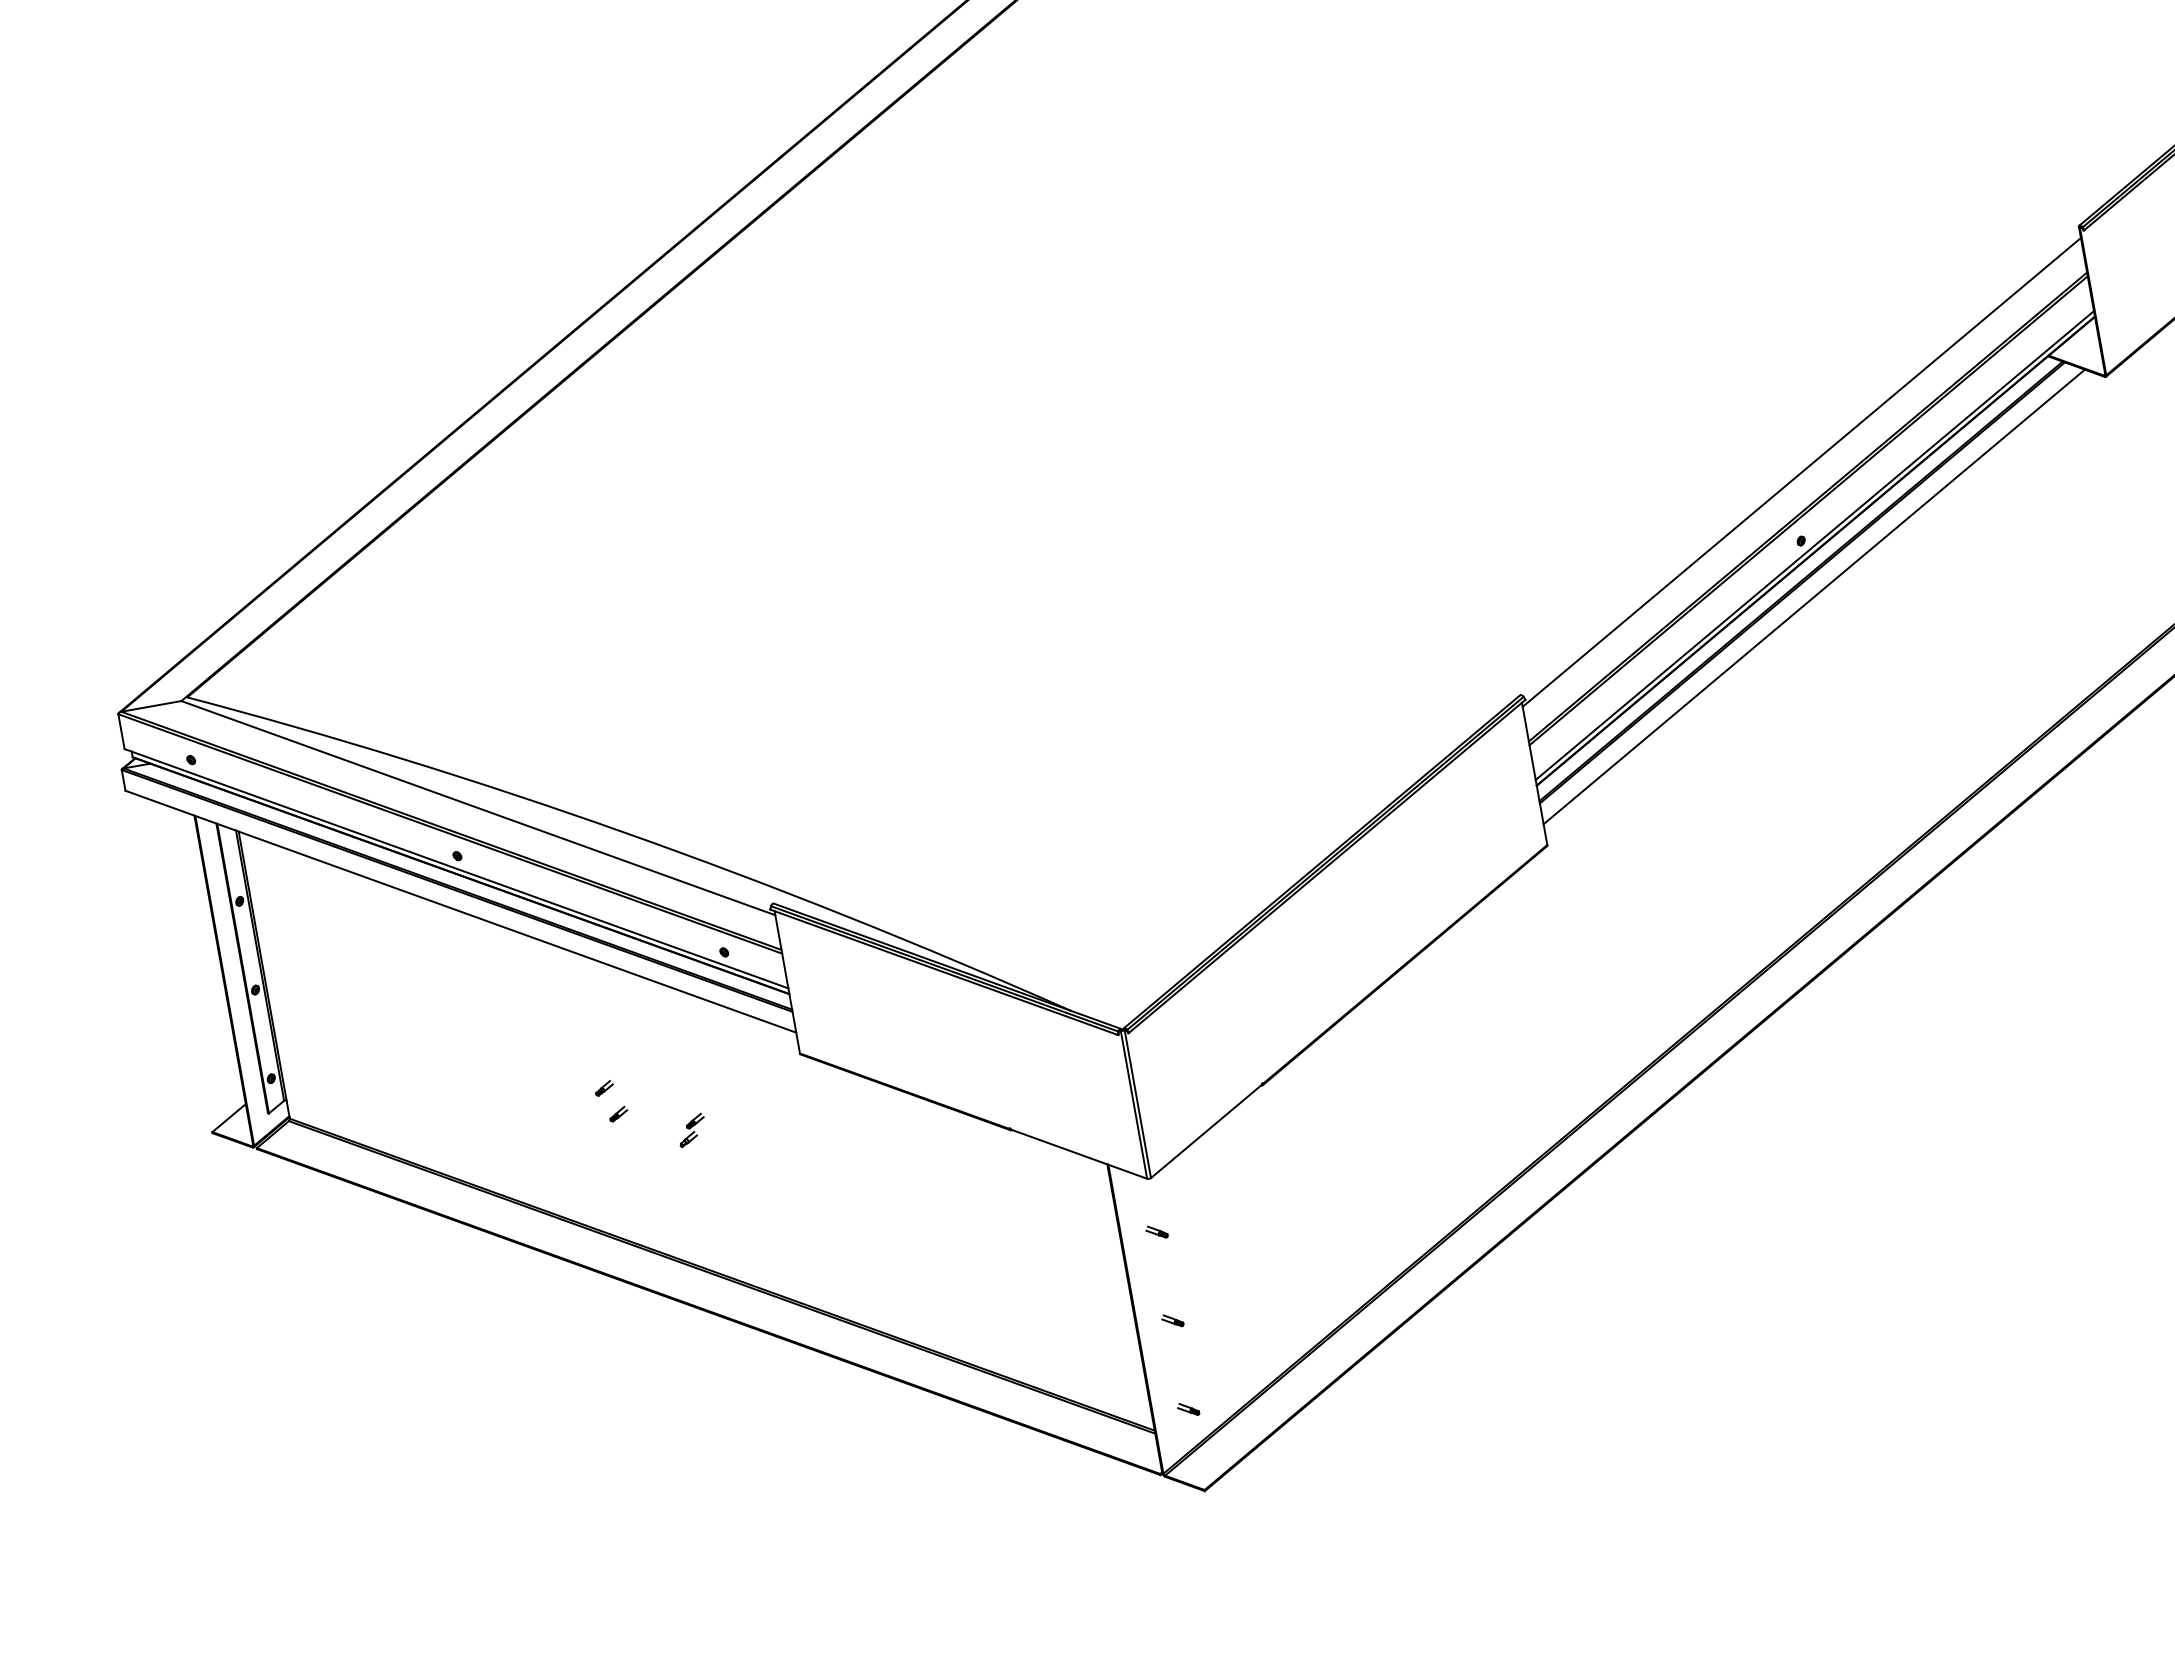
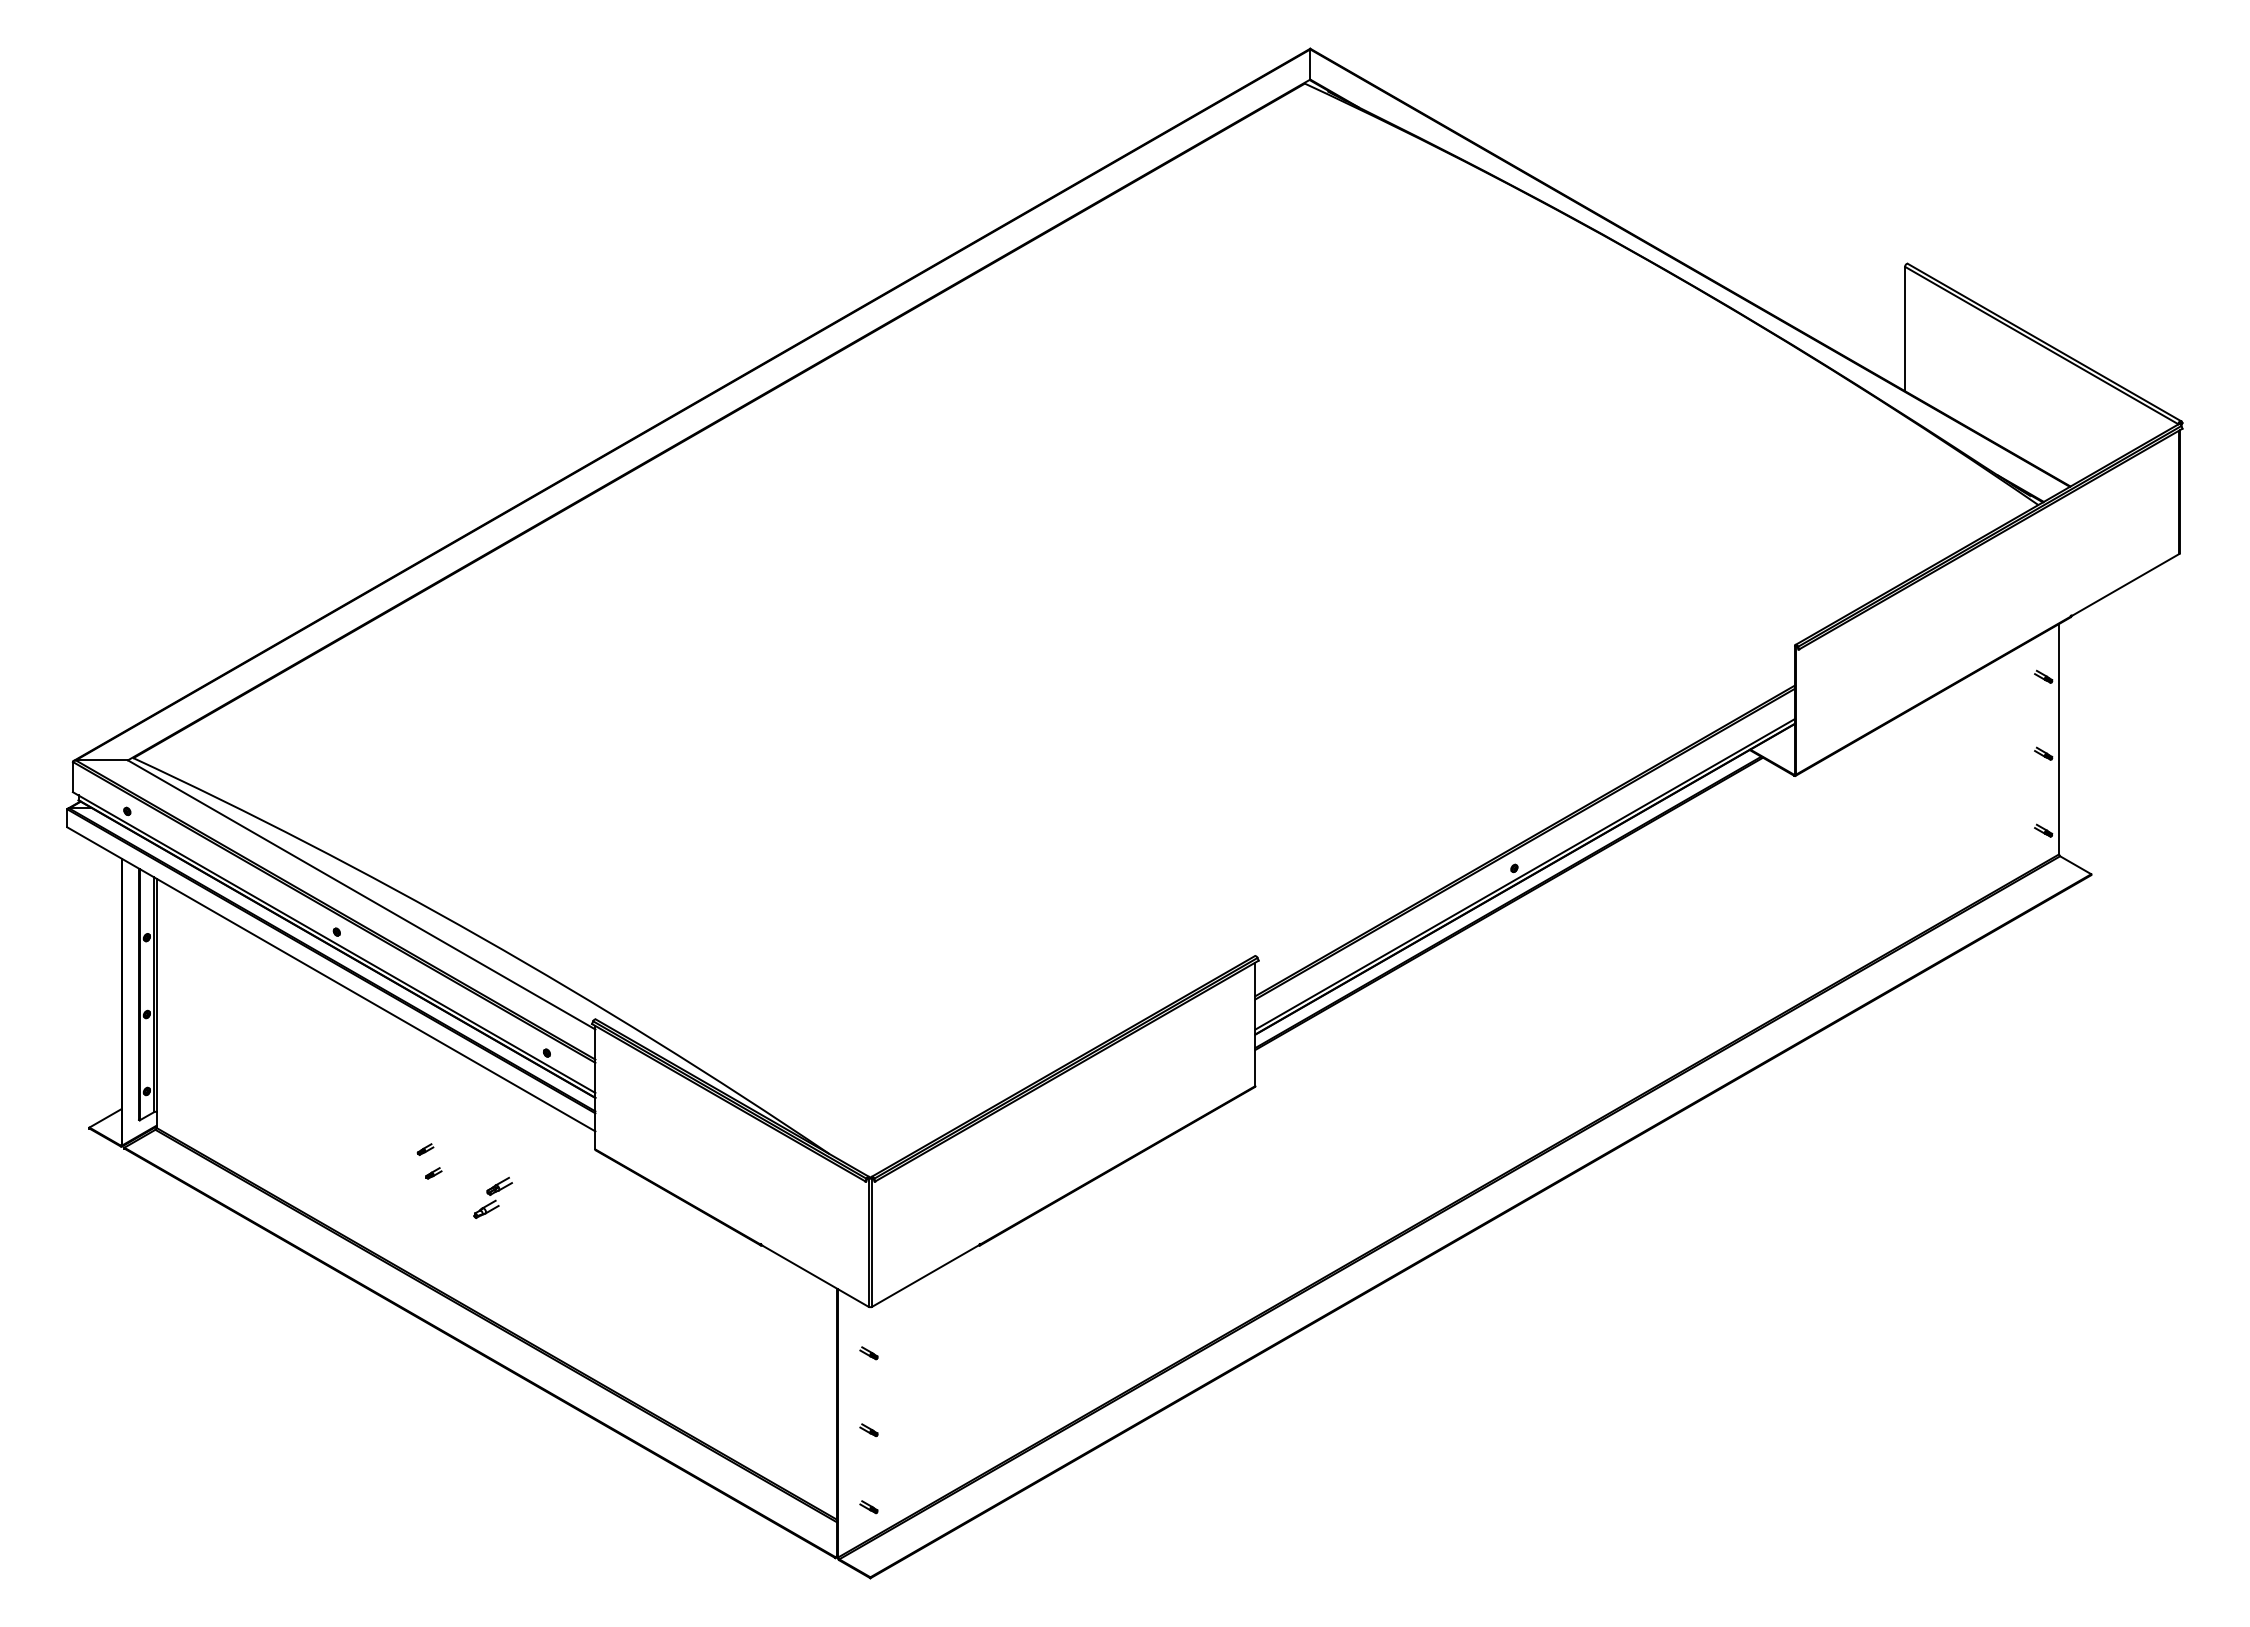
line: (1802, 471) -> (1525, 810), removed
line: (1813, 597) -> (1516, 917), removed
part: (691, 1129) -> (492, 1197), size x1.6

